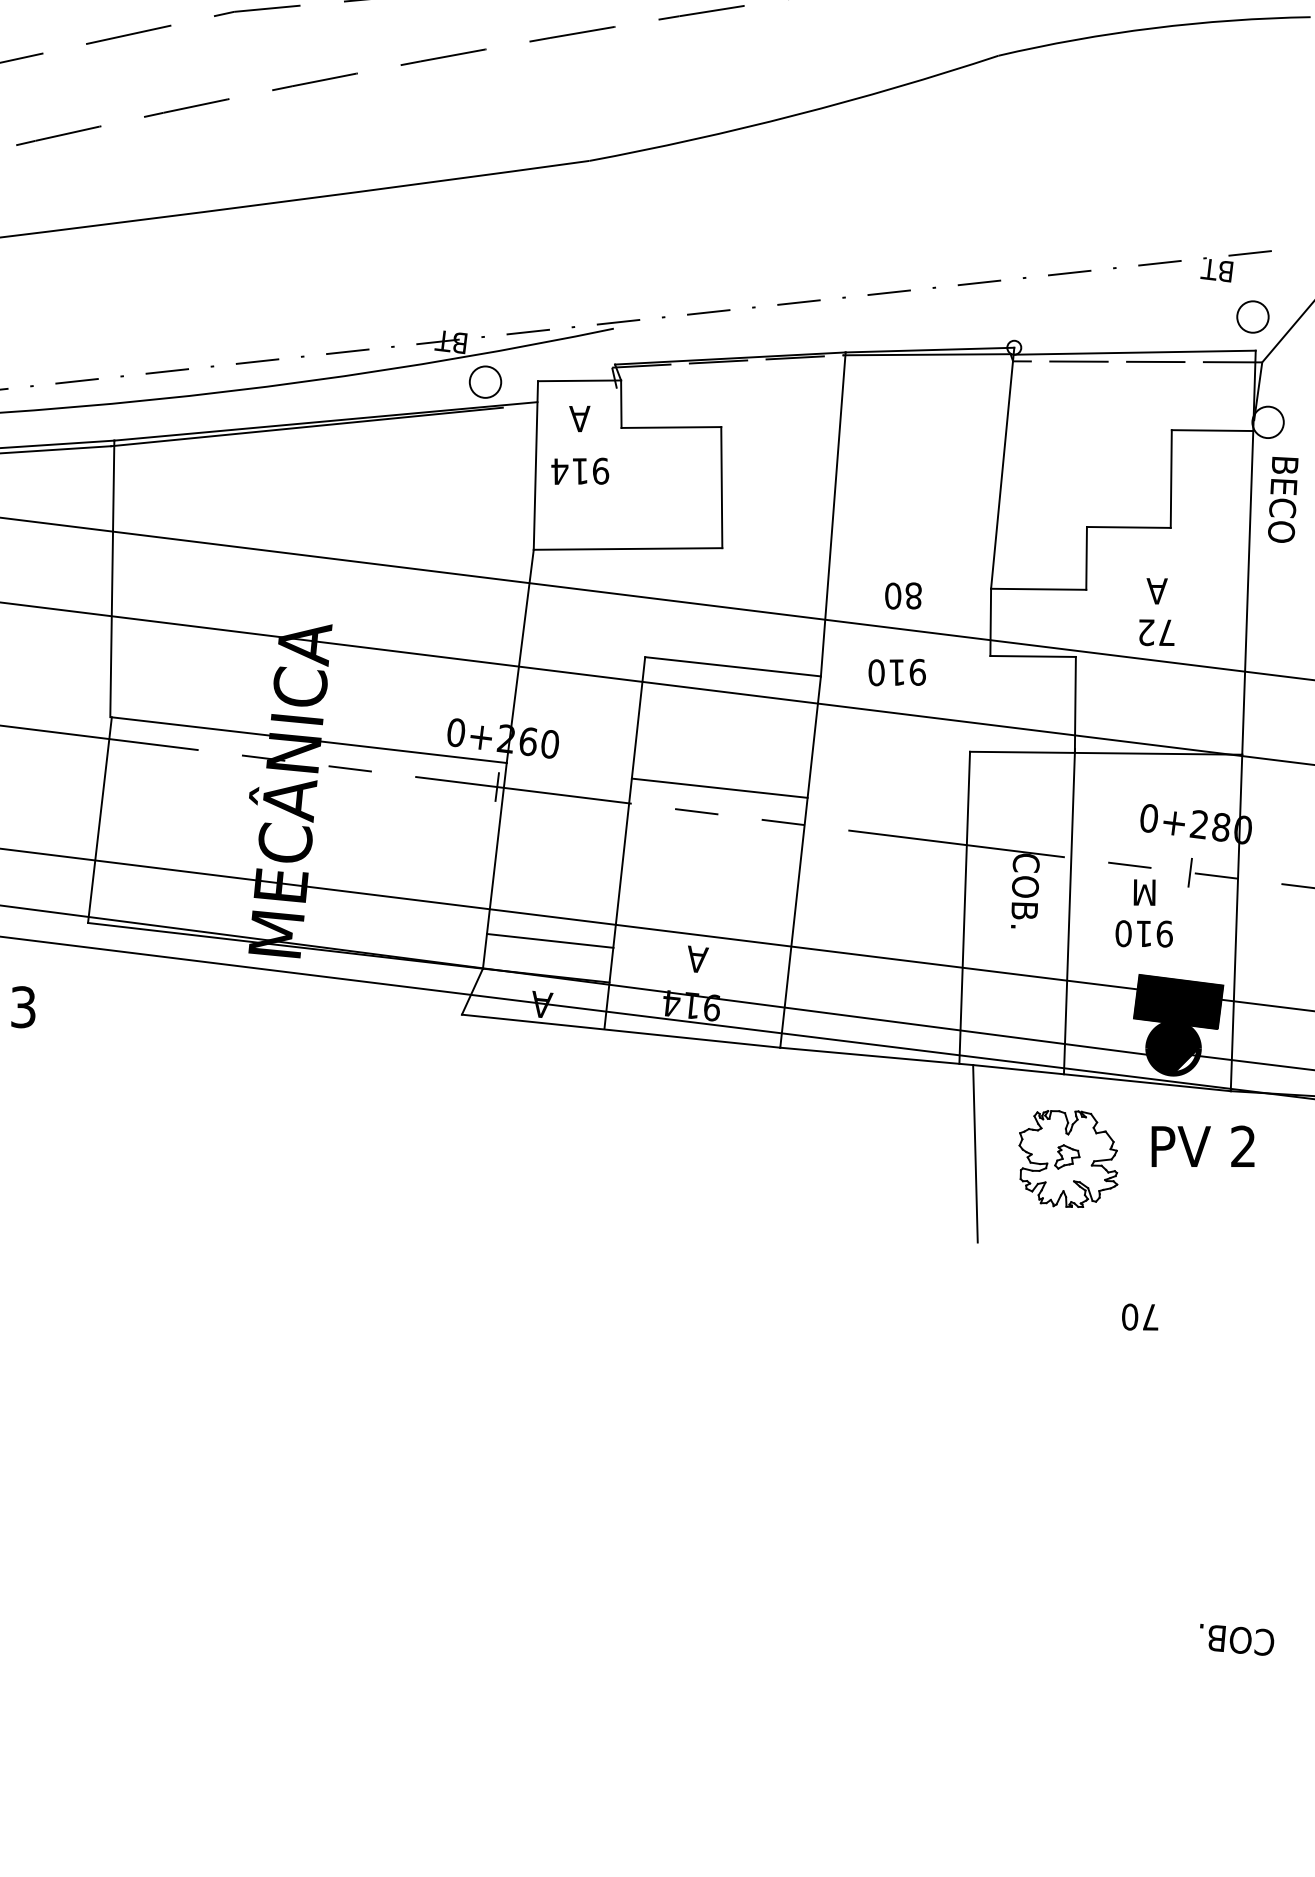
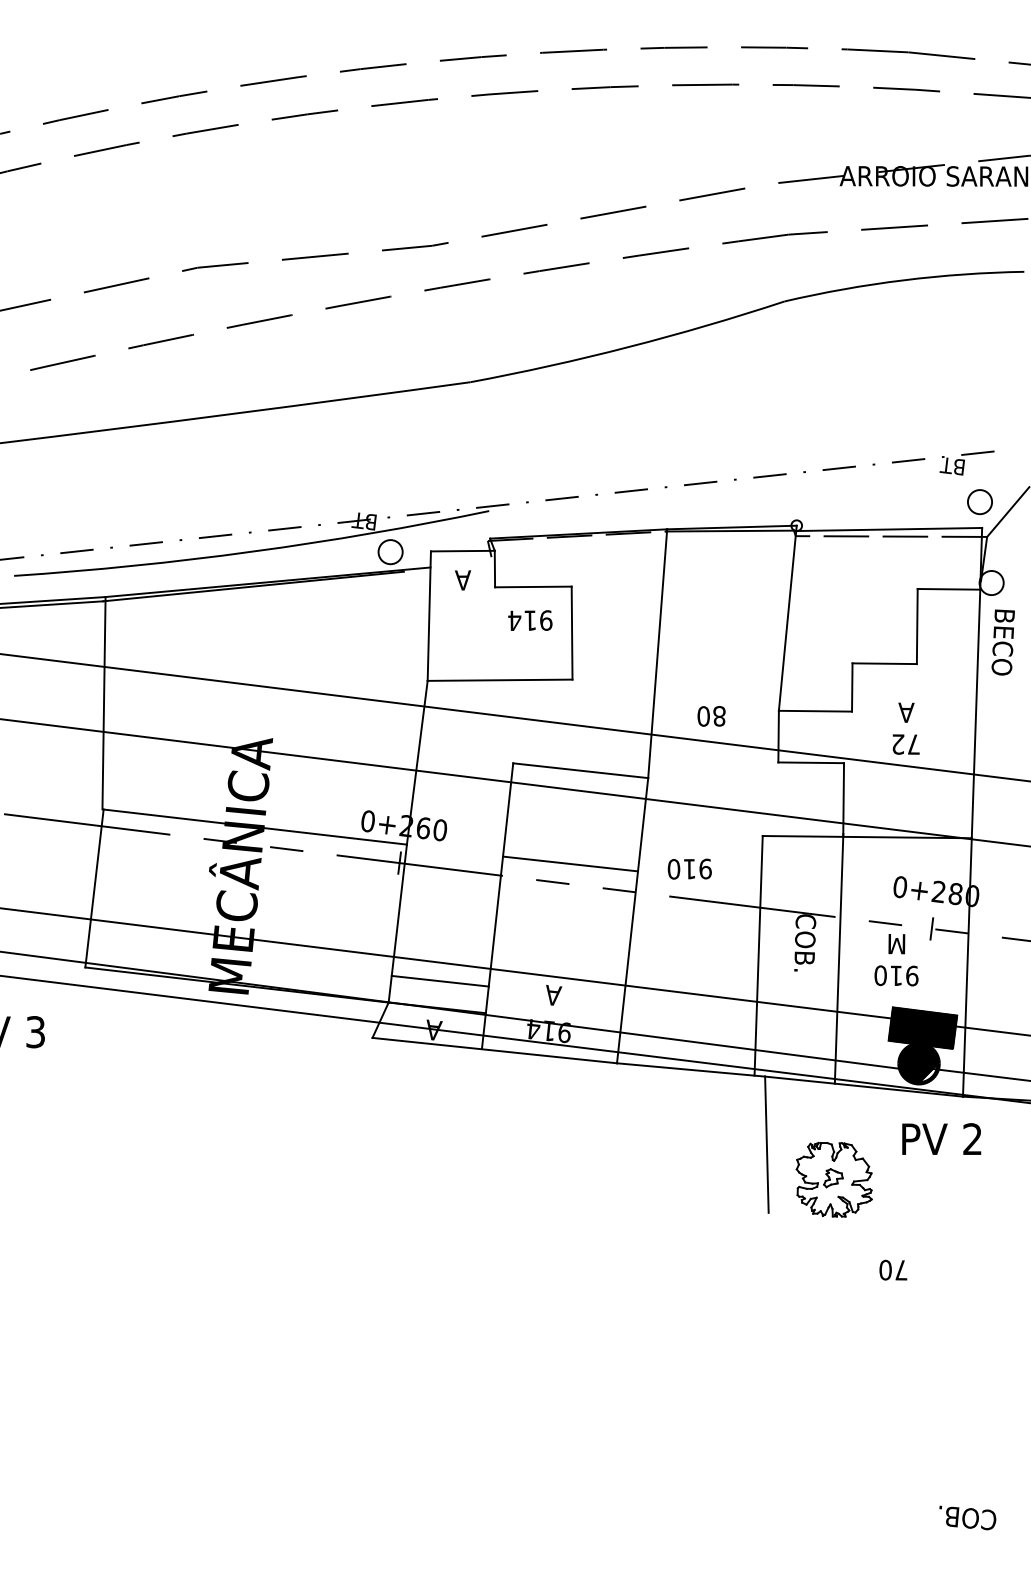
text: (580, 471) -> (530, 620), moved
text: (896, 671) -> (689, 868), moved
part: (1067, 1158) -> (833, 1179), moved

